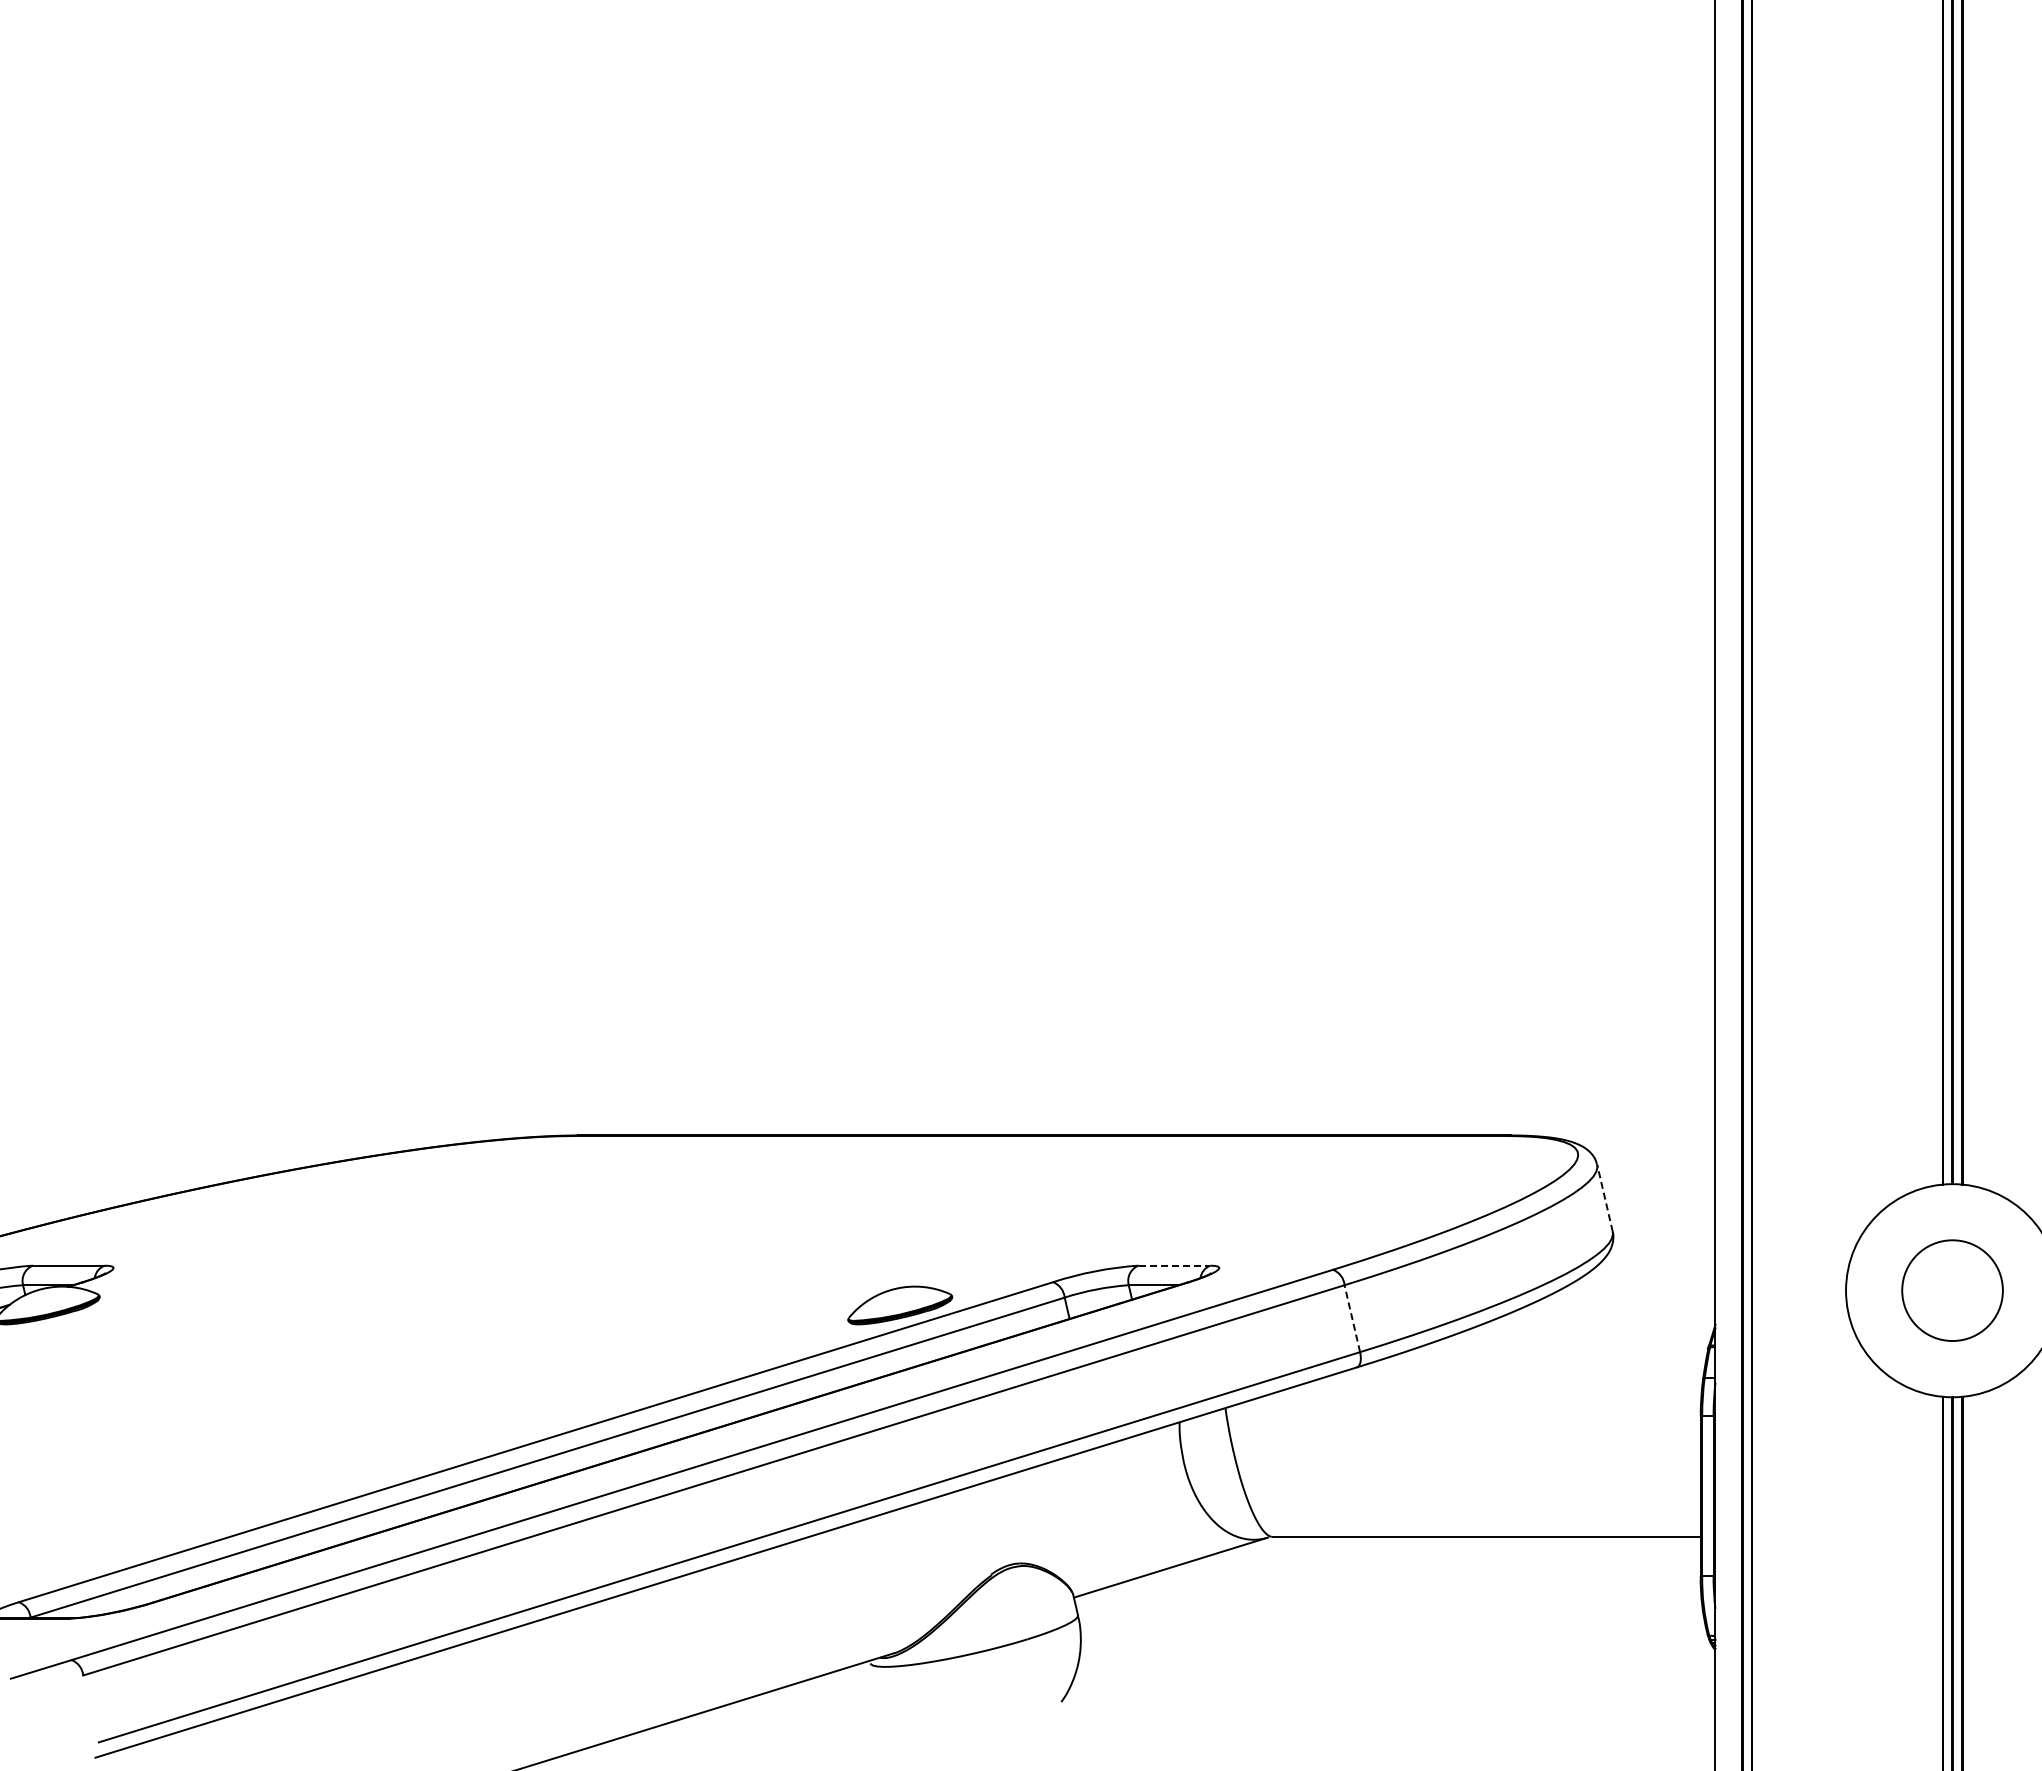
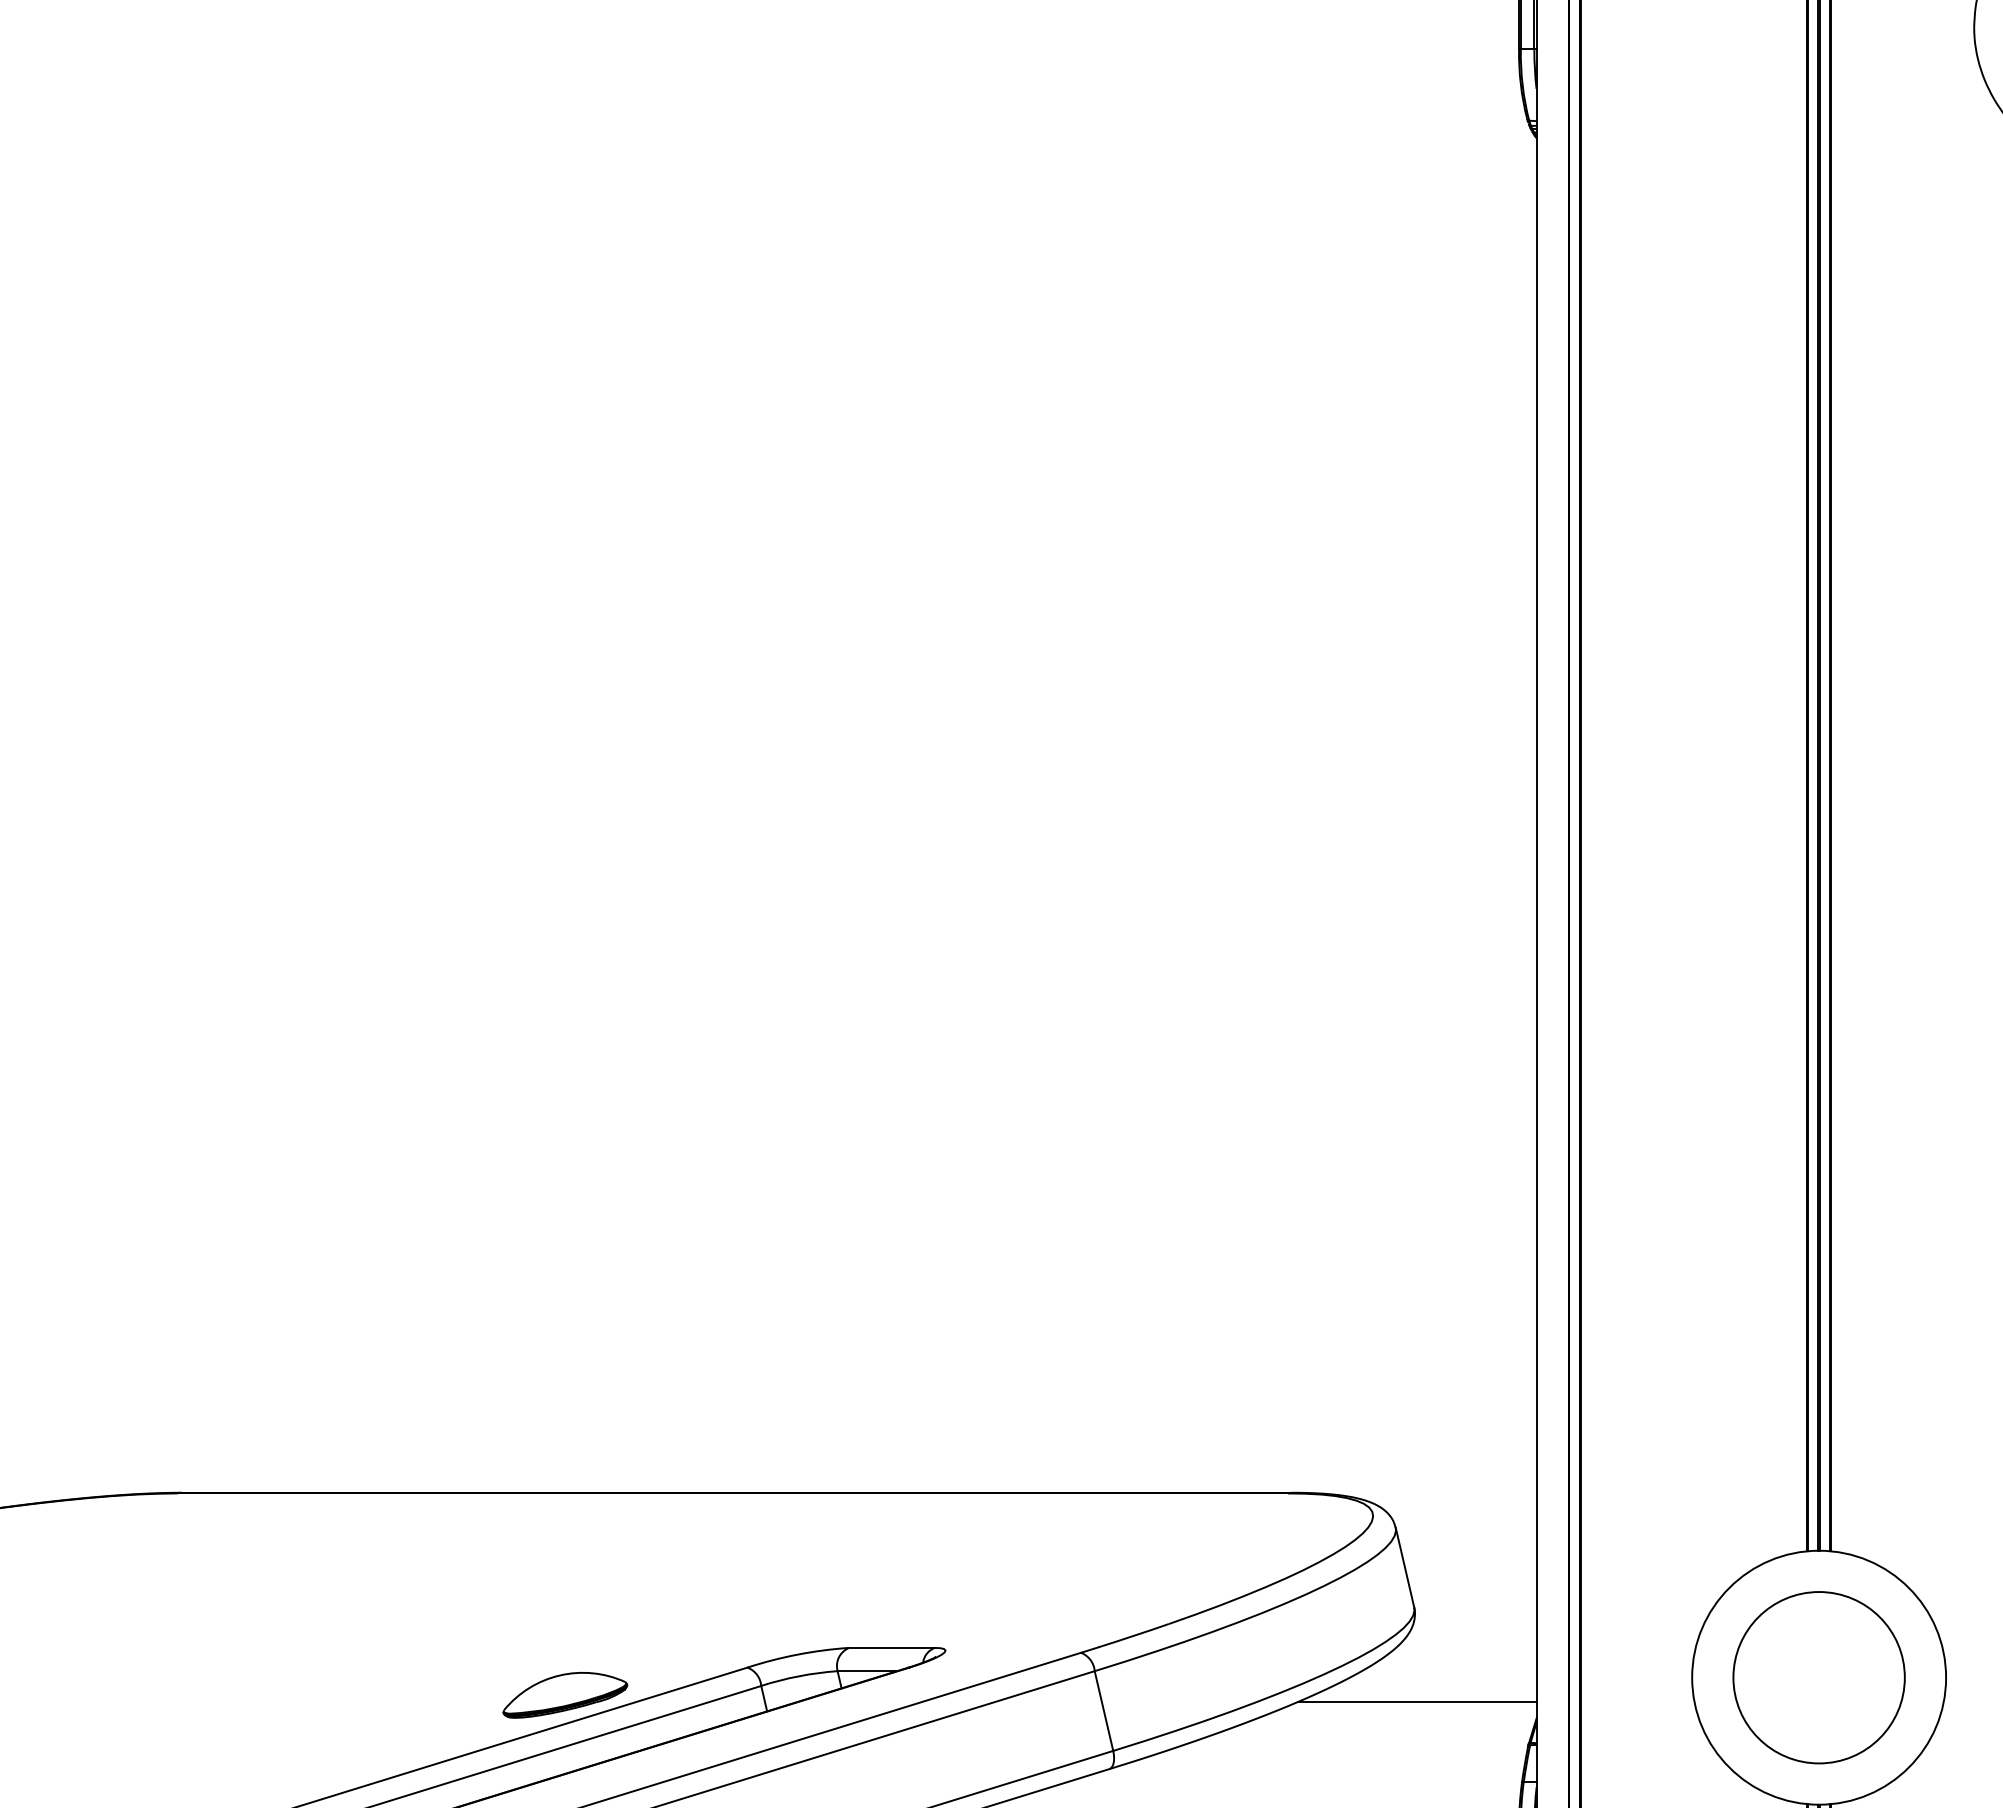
line: (1604, 1197) -> (1404, 1566), dashed -> solid
line: (1174, 1265) -> (892, 1647), dashed -> solid
circle: (1952, 1290) -> (1819, 1677), size x1.43
line: (1615, 1310) -> (1417, 1701), added
line: (1352, 1318) -> (1104, 1710), dashed -> solid

